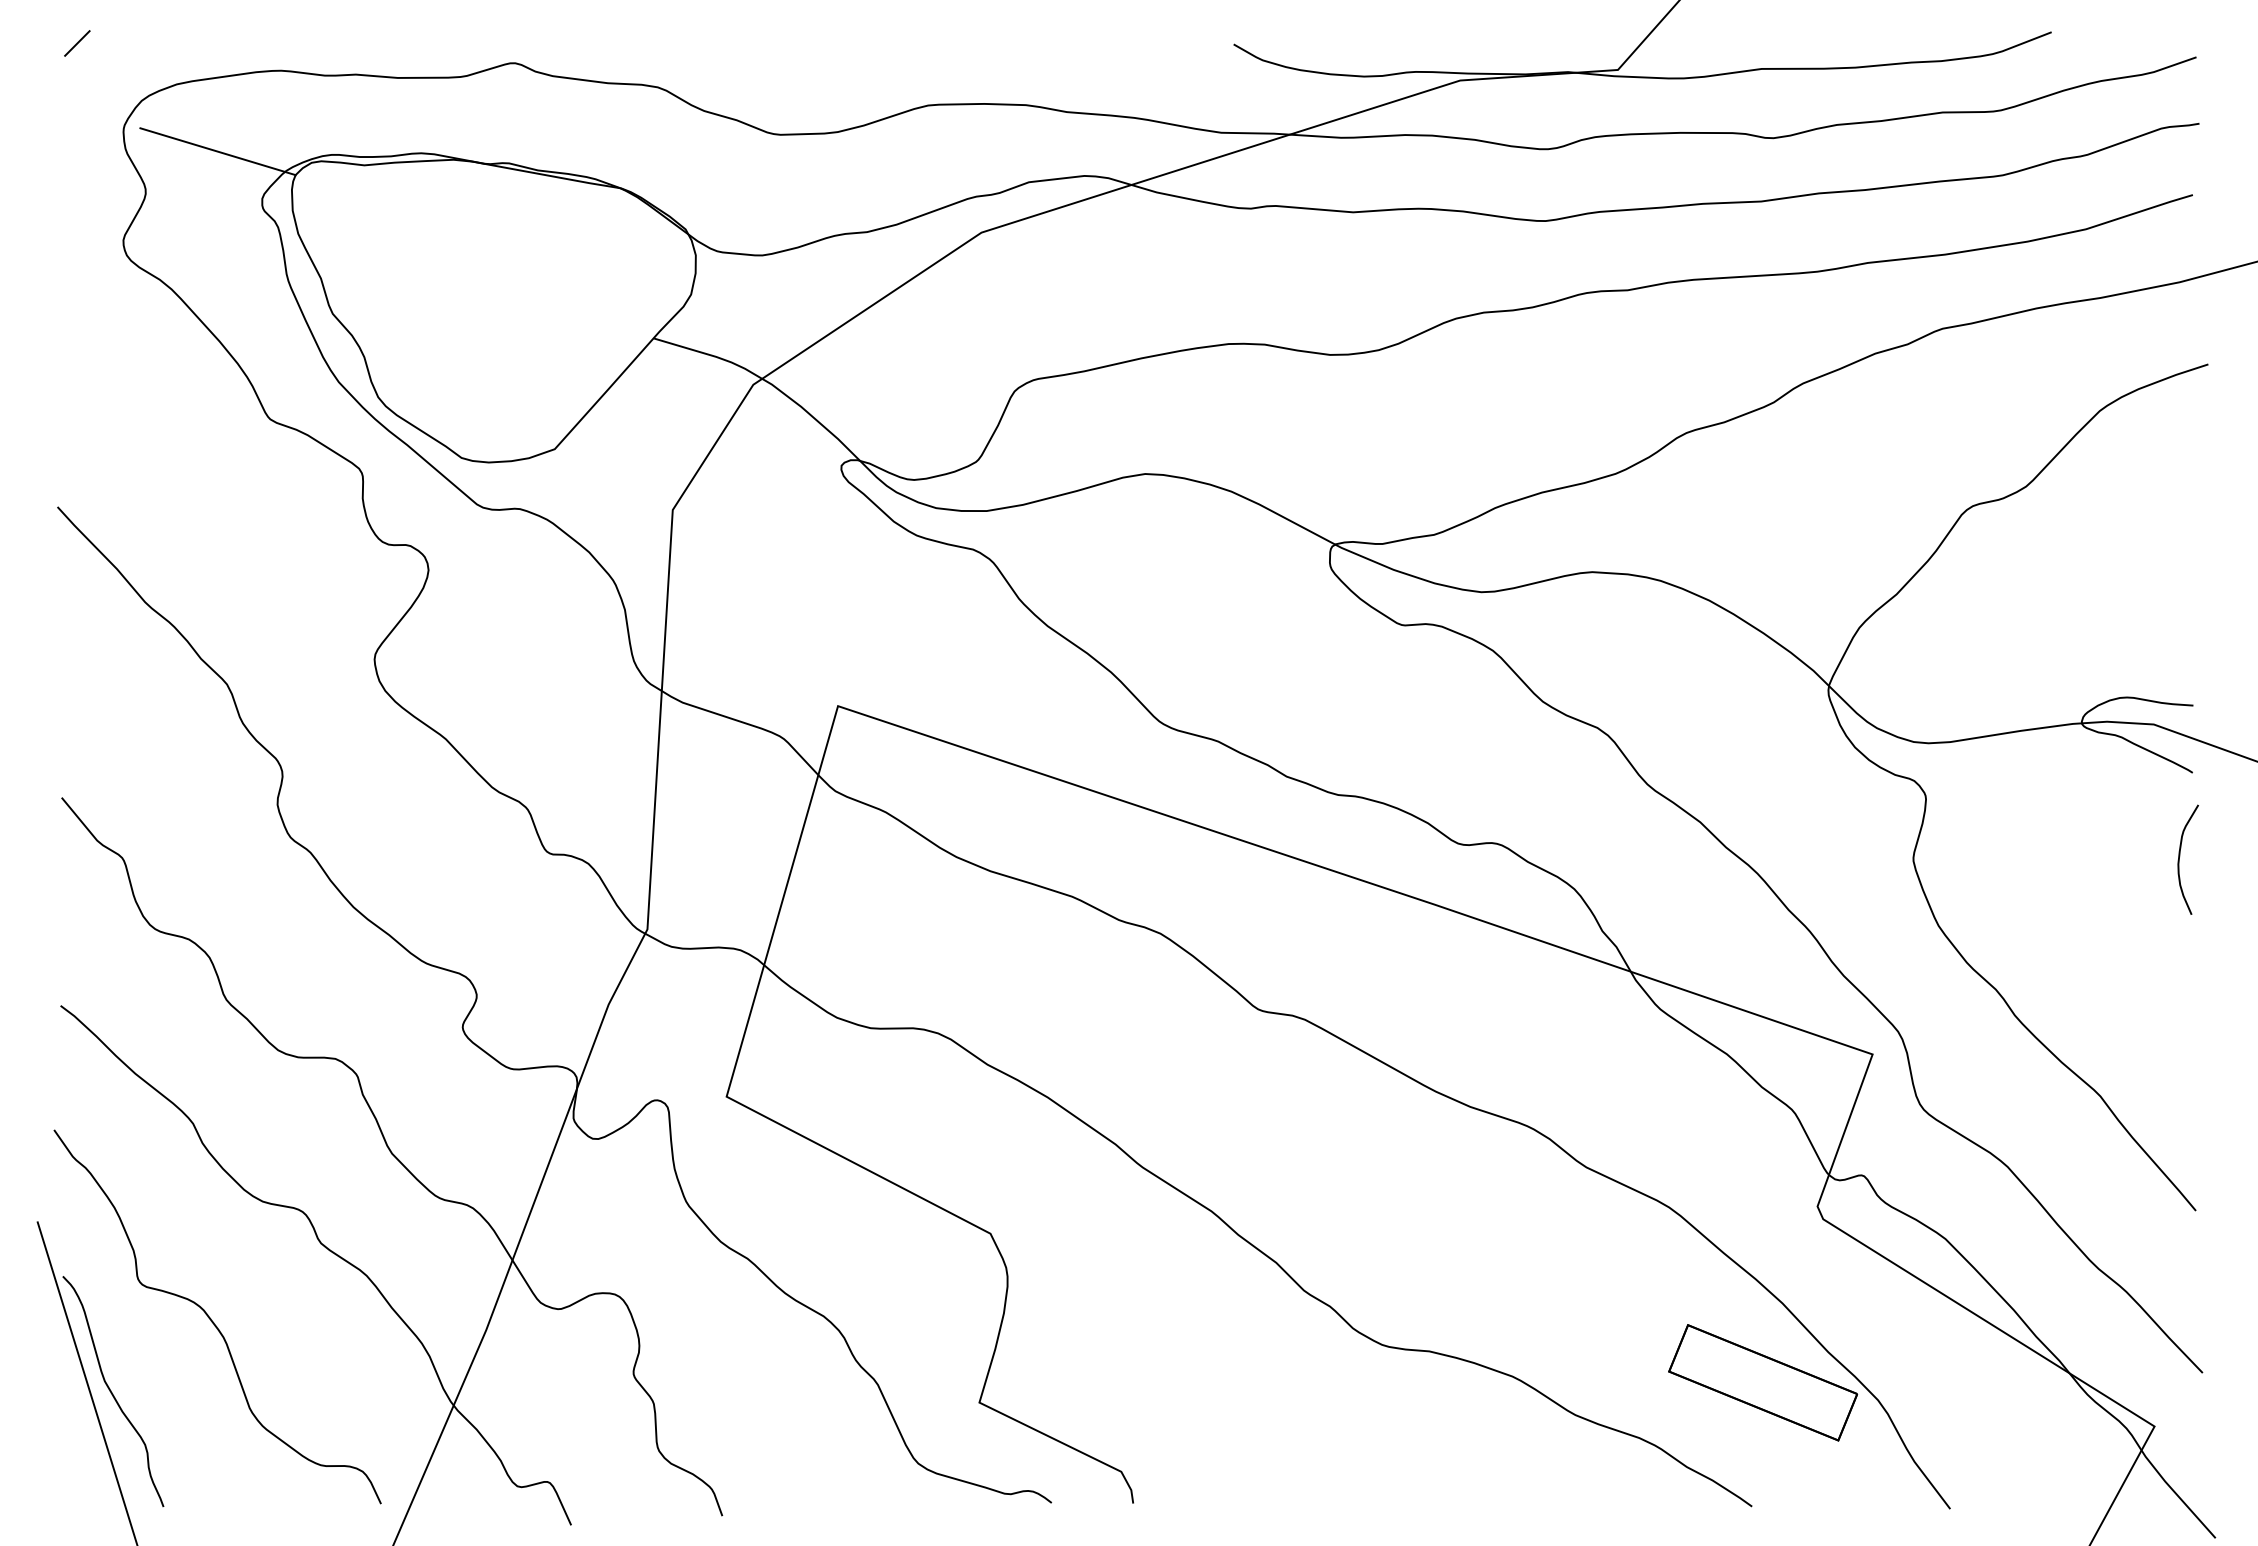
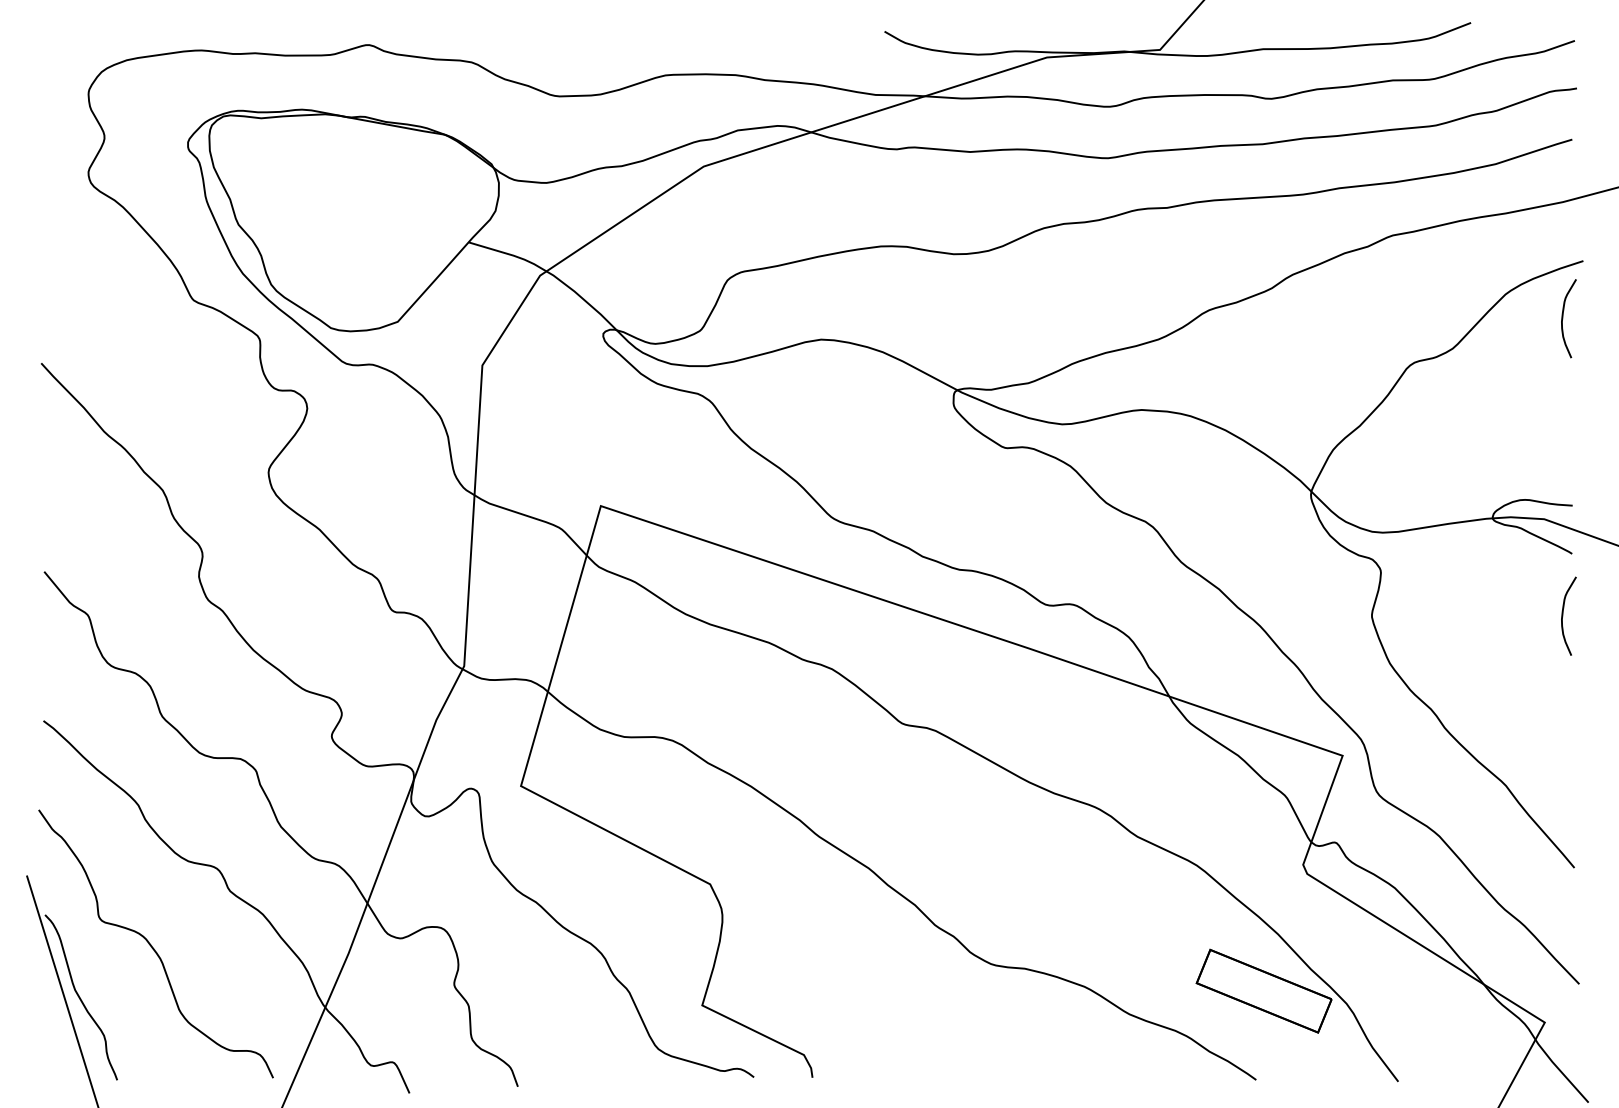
line: (77, 43) -> (55, 30), removed
line: (217, 151) -> (155, 108), removed
curve: (2180, 441) -> (1563, 316), added

